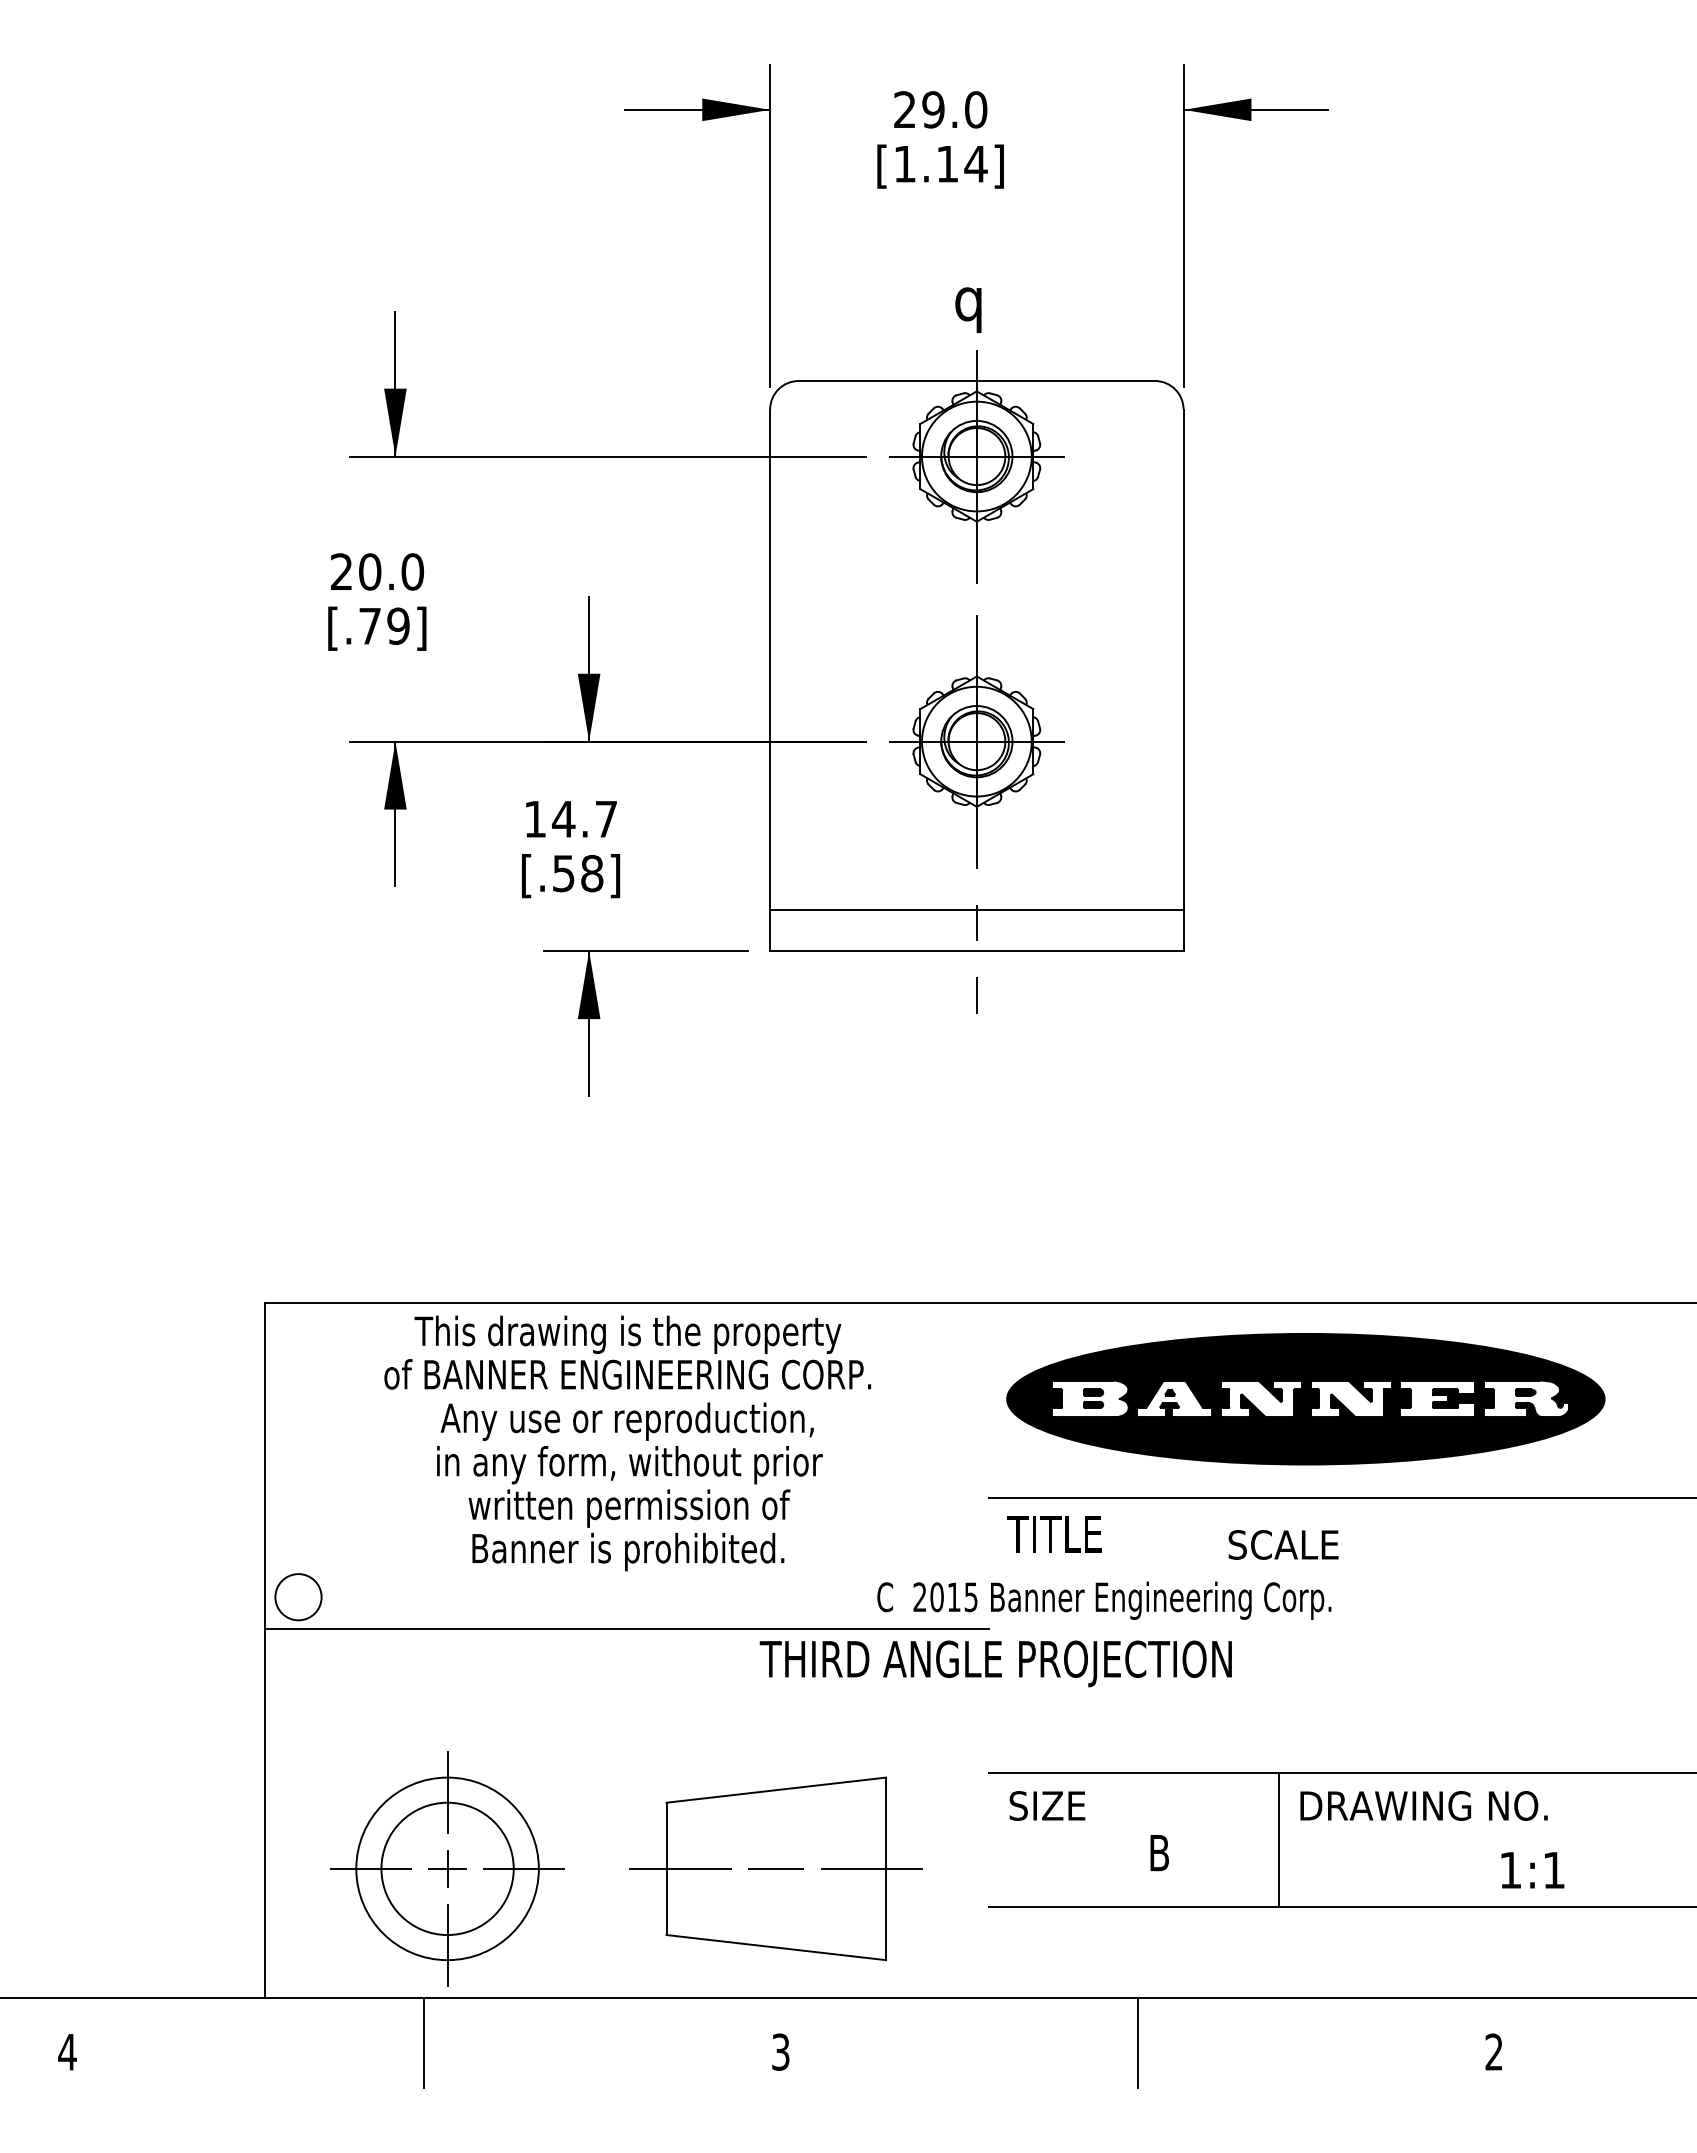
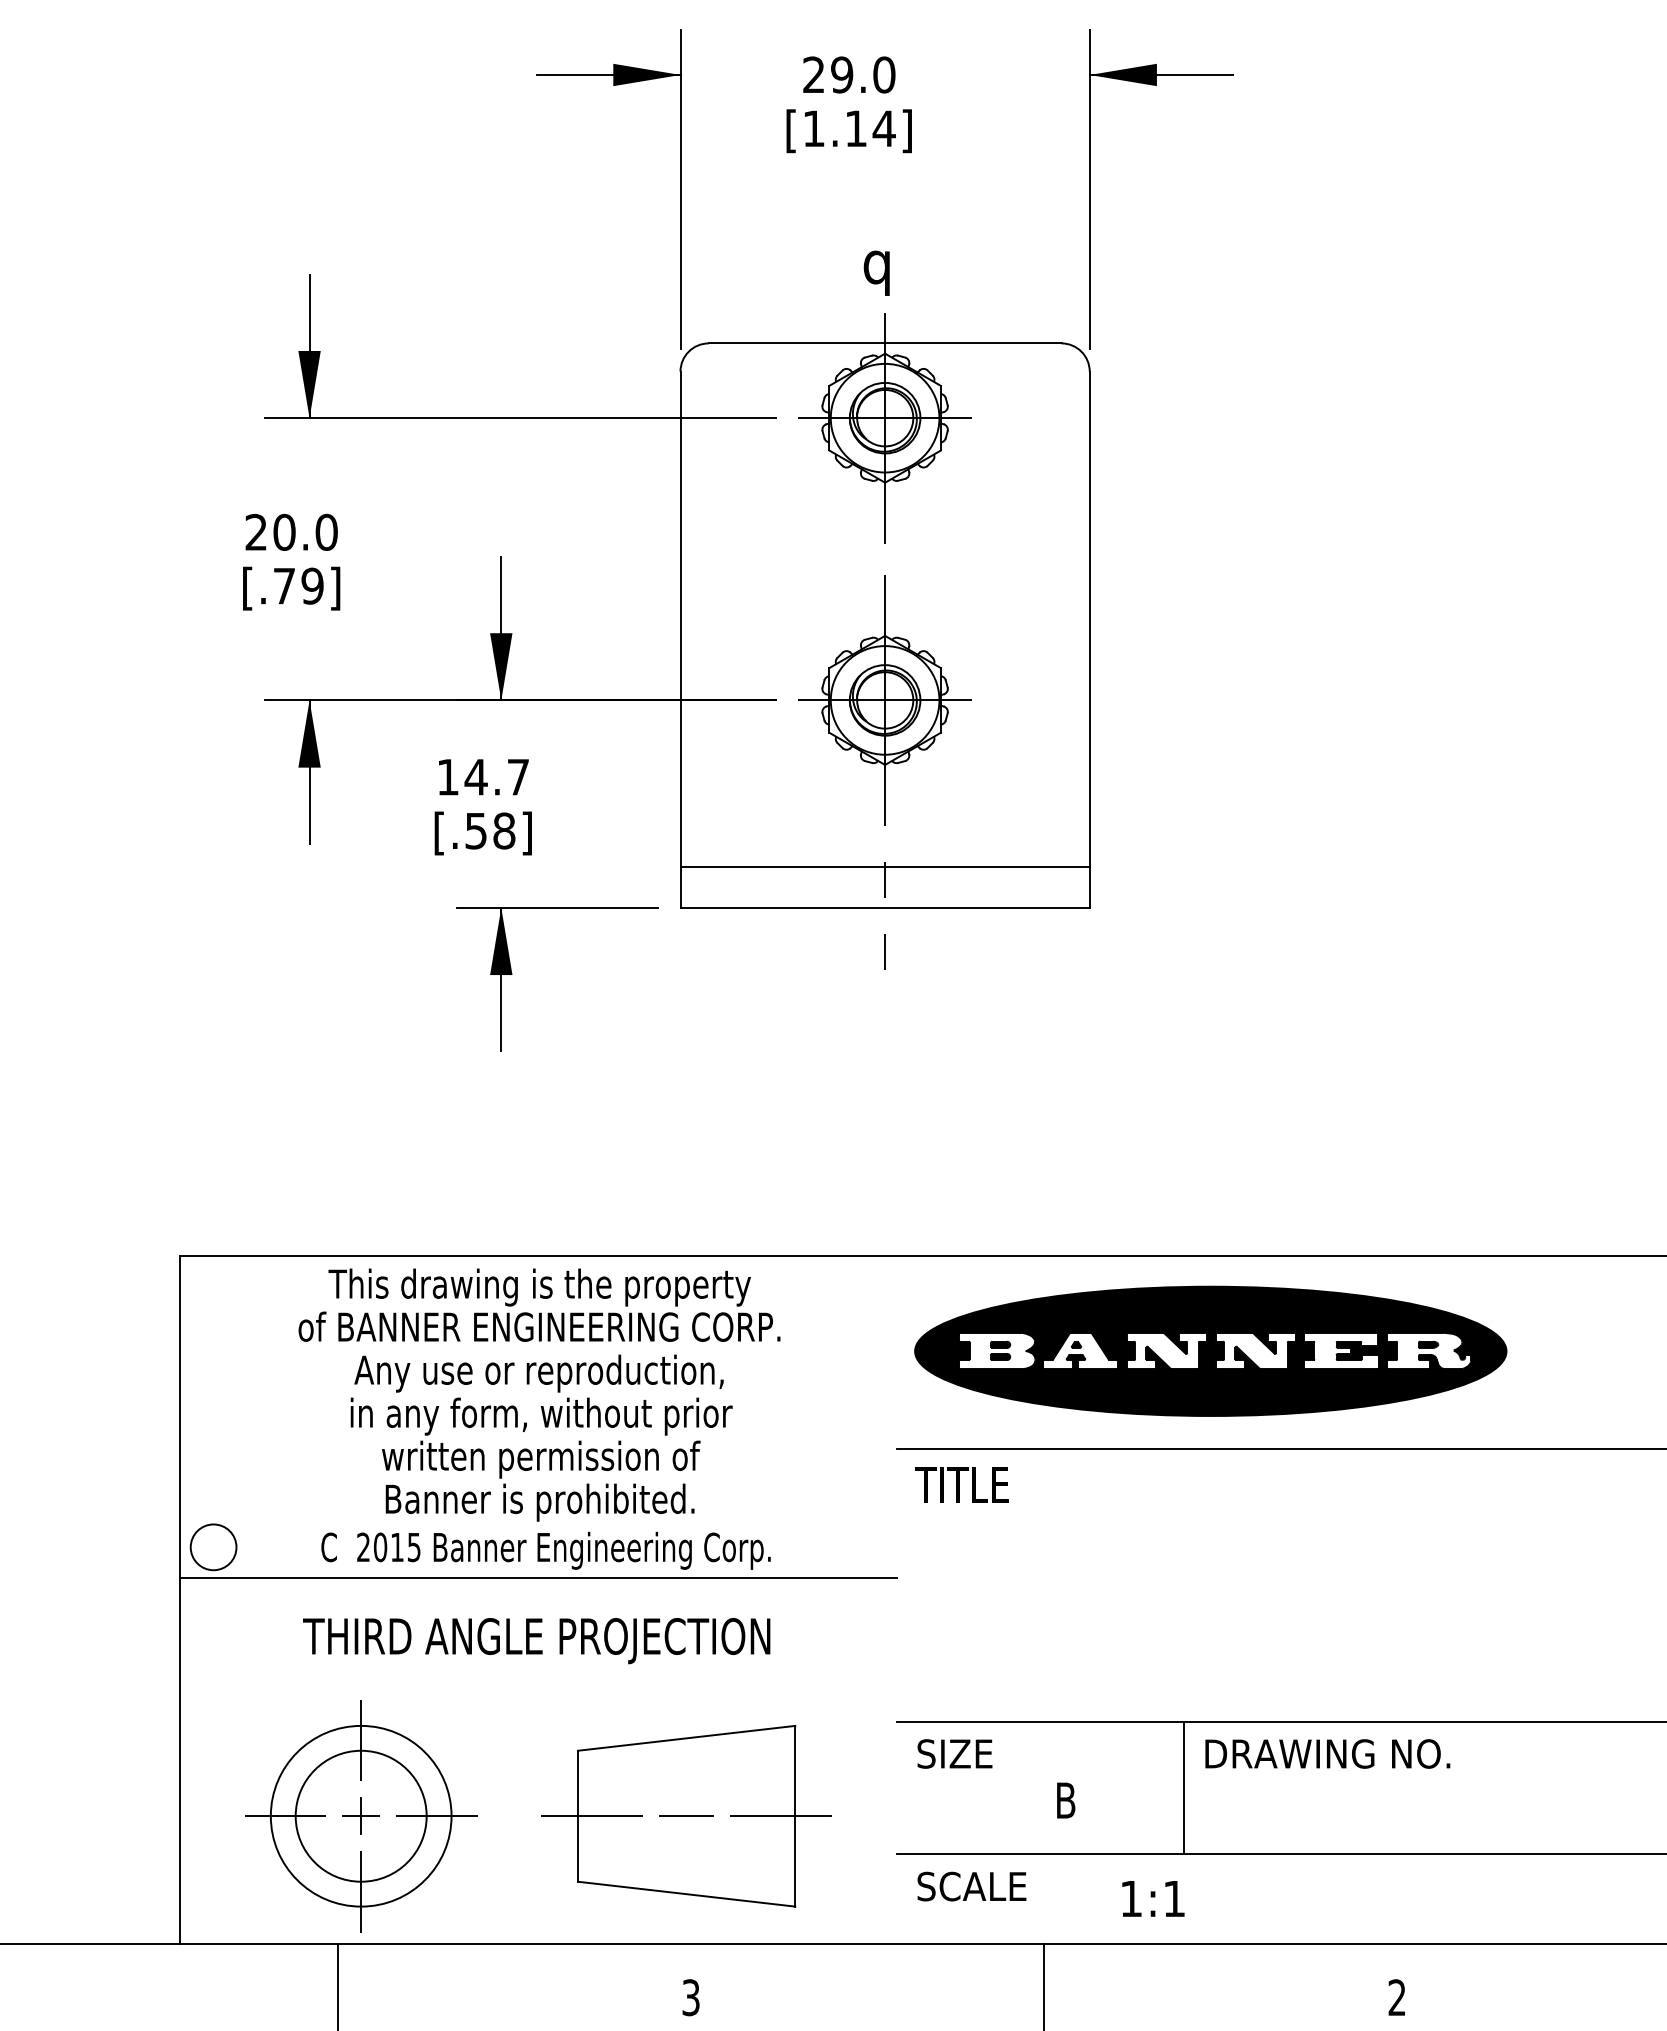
text: (1283, 1544) -> (971, 1886), moved
text: (1104, 1600) -> (546, 1550), moved
text: (995, 1663) -> (536, 1640), moved
text: (1532, 1870) -> (1153, 1899), moved

